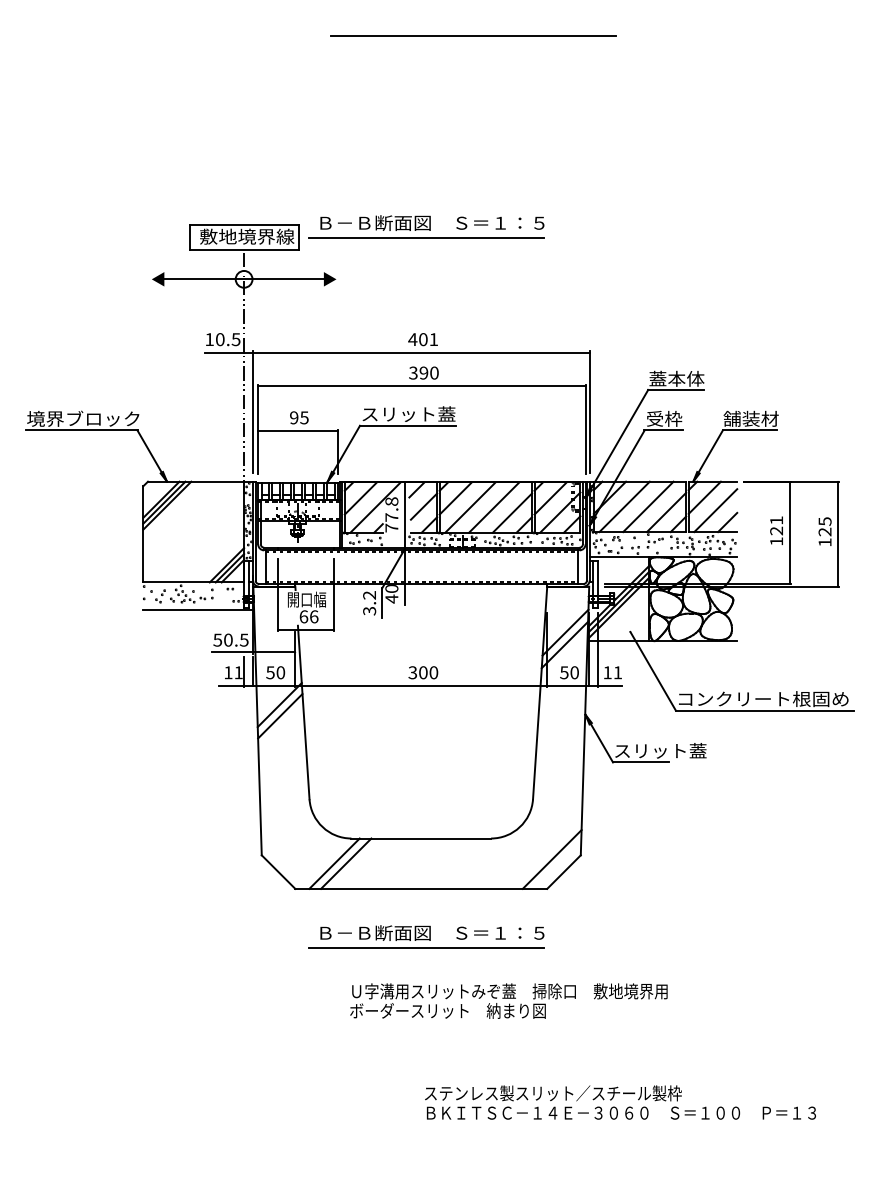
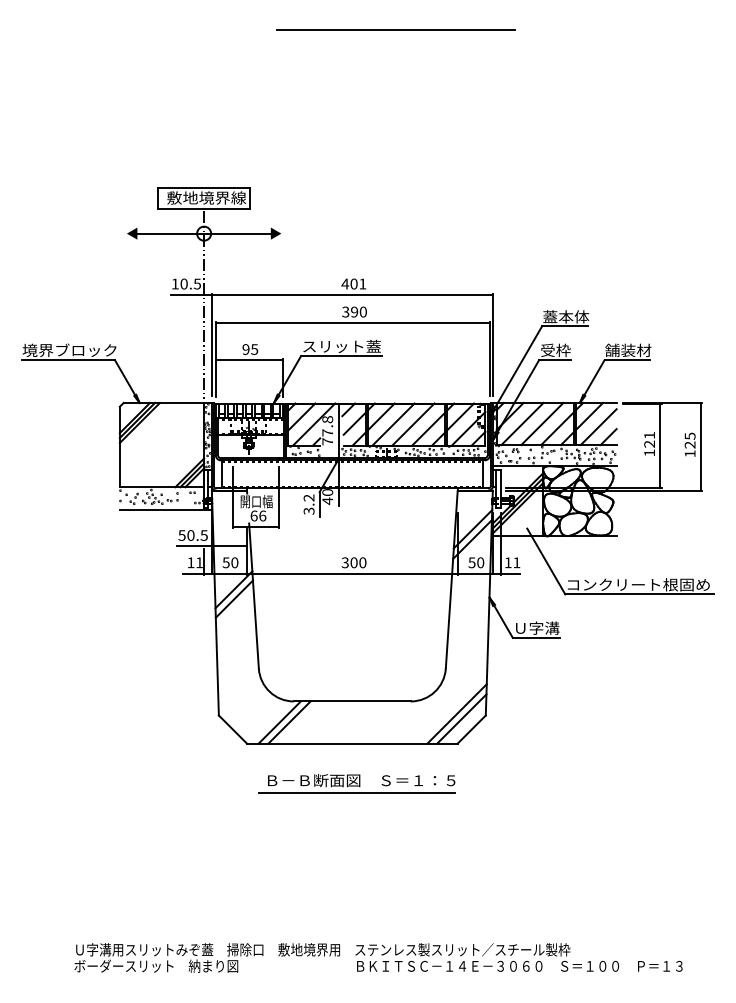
part: (426, 226) -> (356, 189), removed
text: (660, 750) -> (552, 627), スリット蓋 -> Ｕ字溝
line: (546, 852) -> (457, 713), added
text: (508, 1000) -> (206, 957), moved
text: (620, 1102) -> (519, 957), moved

